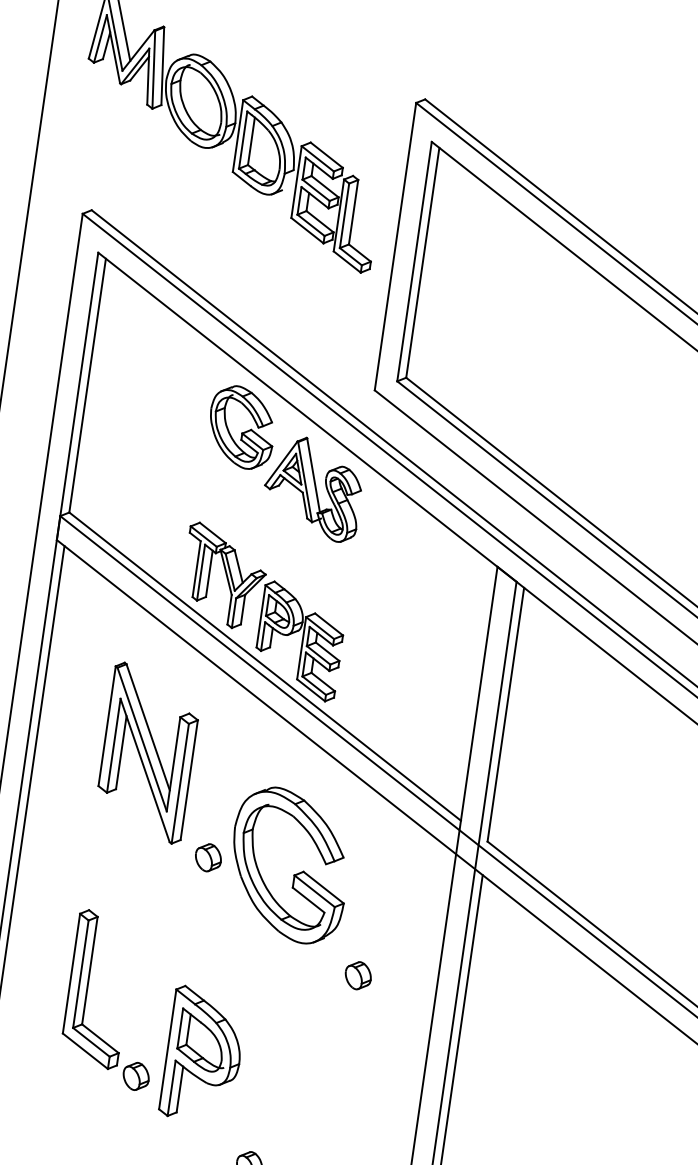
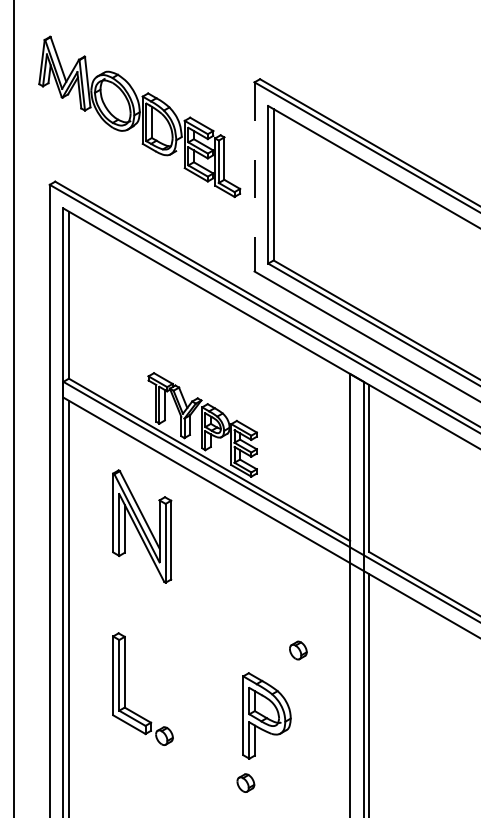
line: (395, 245) -> (254, 176), solid -> dashed
part: (285, 462) -> (203, 326), removed
part: (259, 868) -> (224, 590), removed
part: (203, 1054) -> (266, 715), moved

